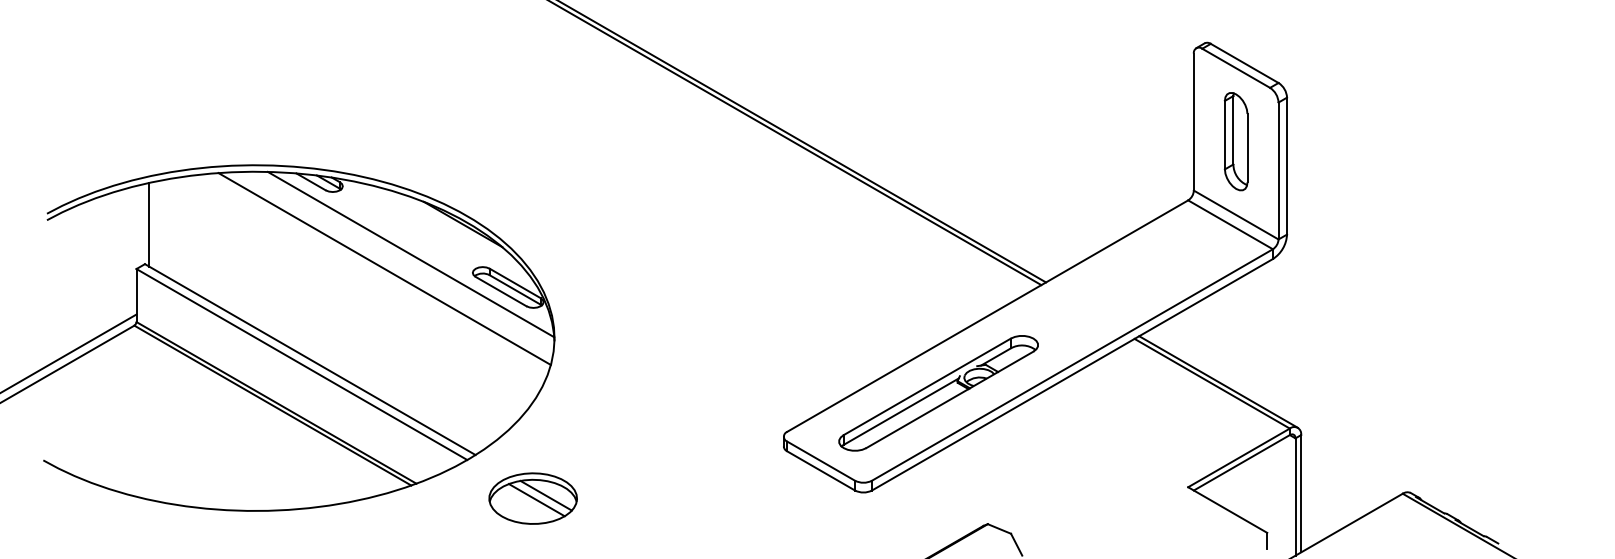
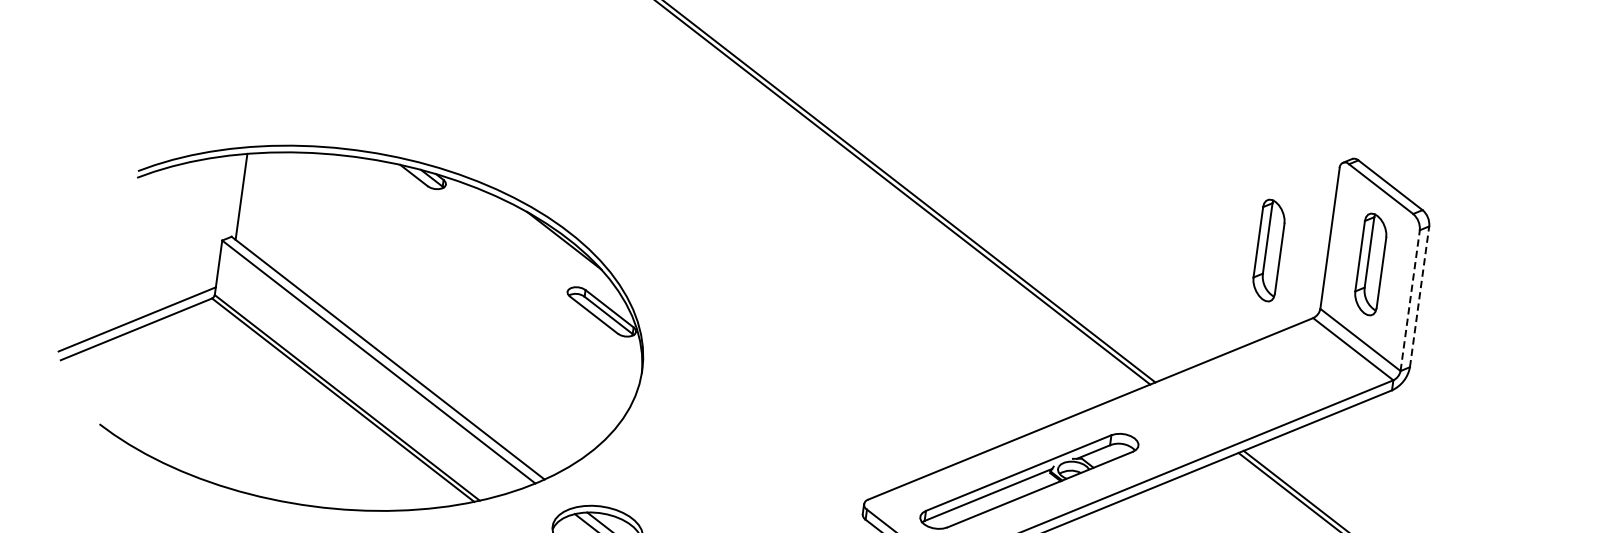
part: (1136, 141) -> (1268, 250), added
line: (1287, 165) -> (1420, 296), solid -> dashed
line: (1278, 170) -> (1410, 300), solid -> dashed
line: (410, 254) -> (505, 264), removed
line: (384, 268) -> (477, 274), removed

